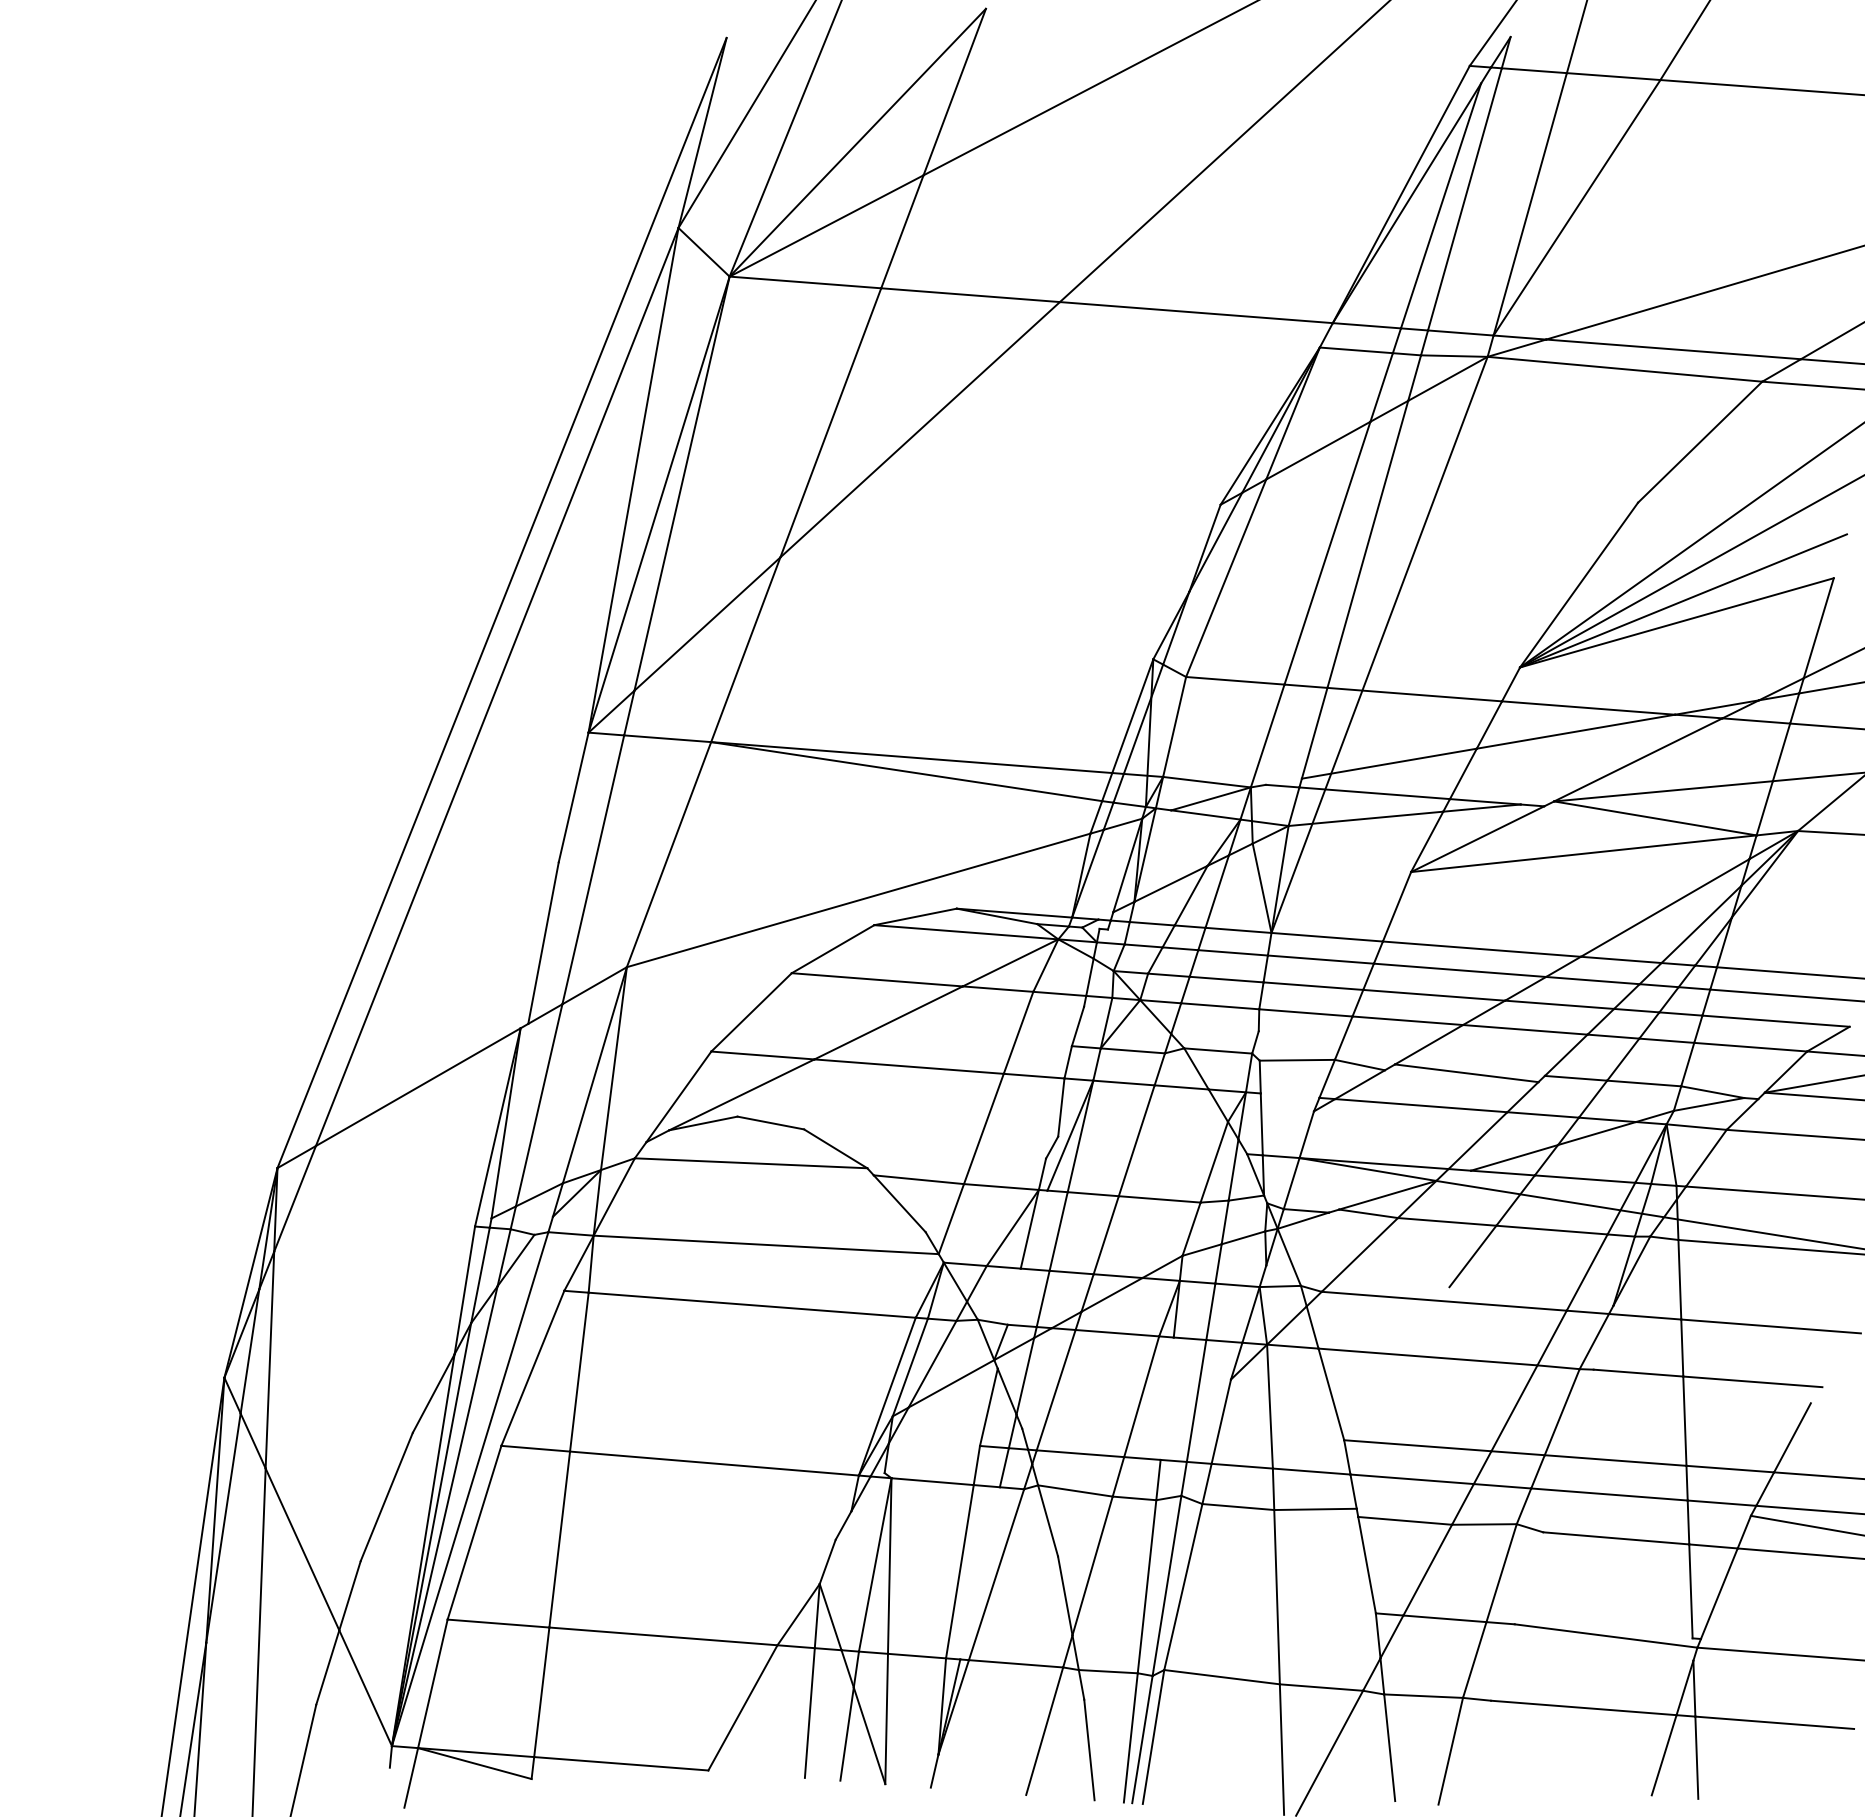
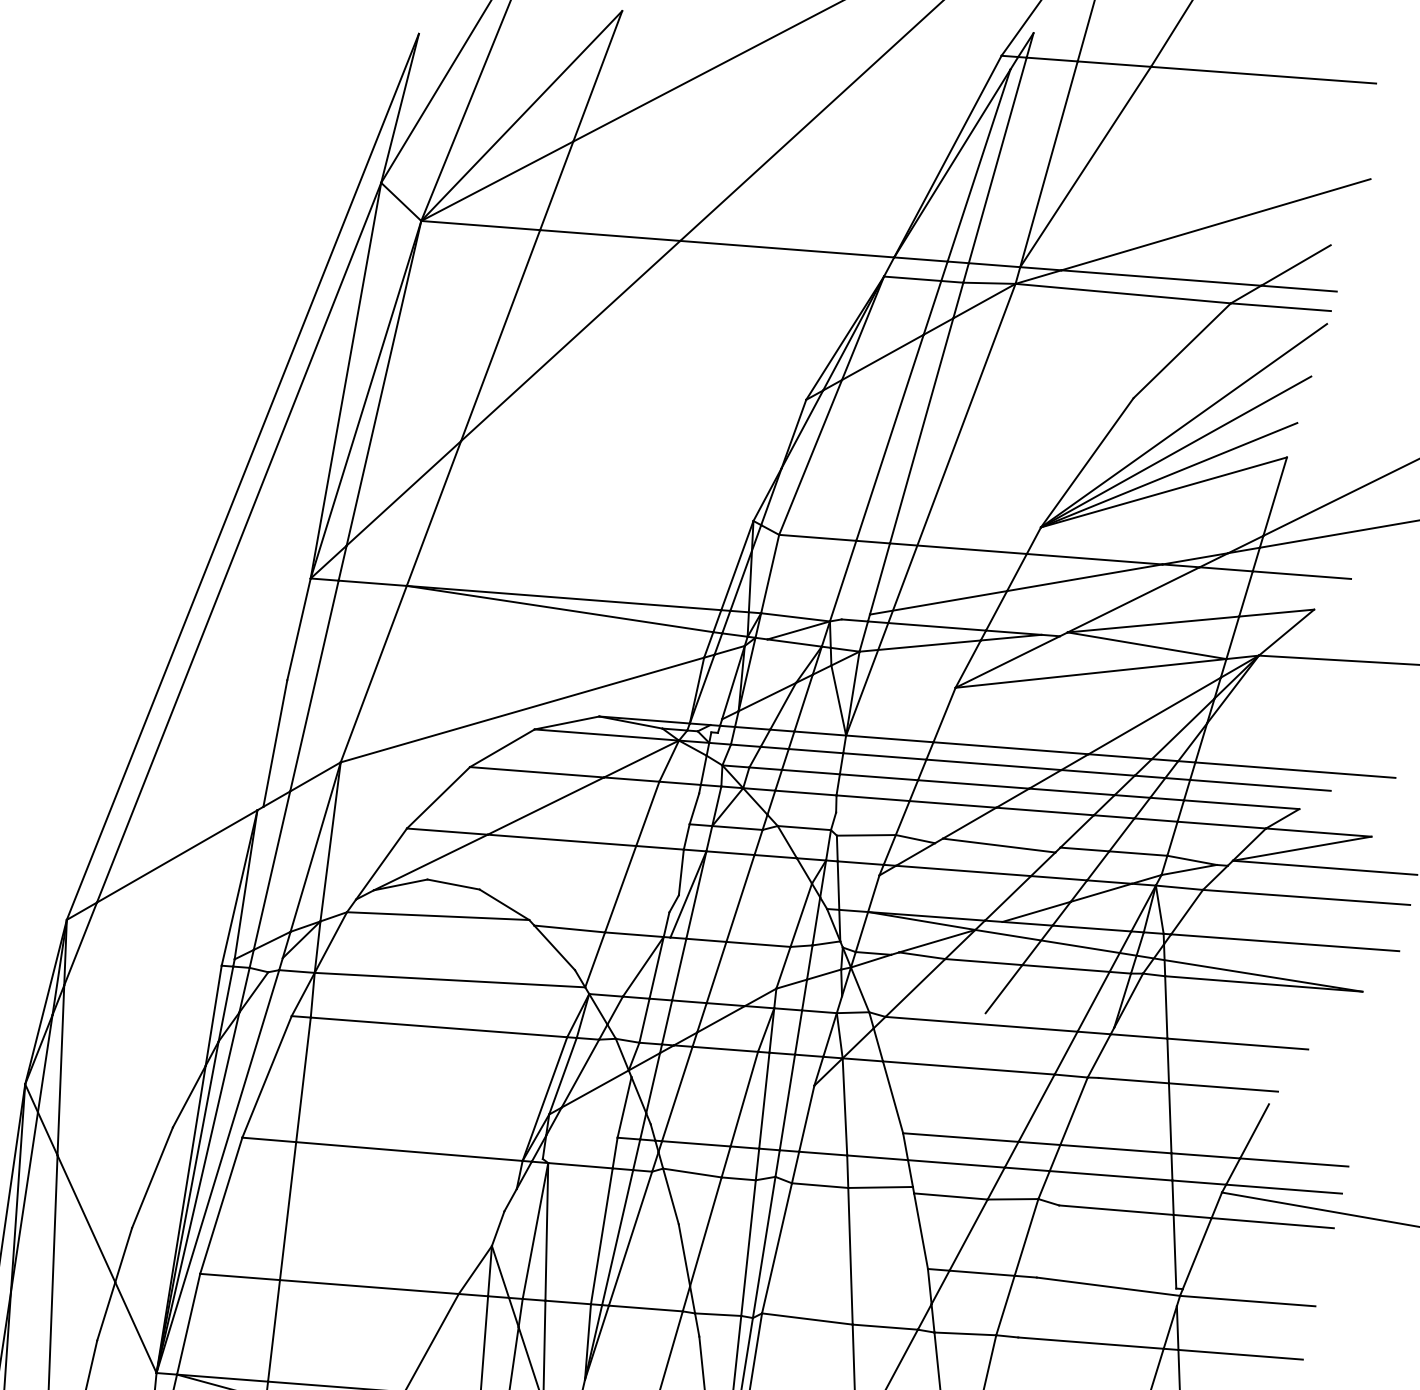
line: (1289, 1095) -> (860, 862), added
line: (1013, 1296) -> (643, 1020), added
line: (1166, 1398) -> (763, 1100), added
line: (979, 1573) -> (617, 1237), added

